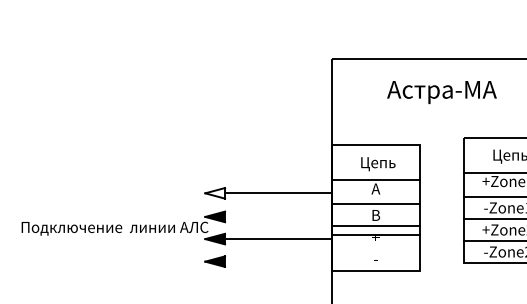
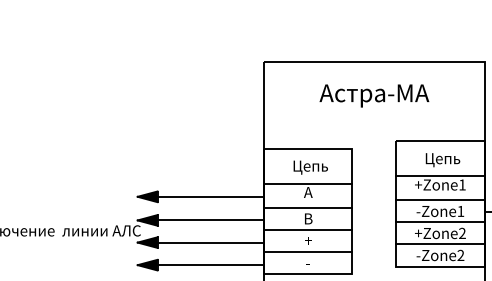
fill: (215, 193) -> (147, 196), added
line: (278, 216) -> (210, 219), added
line: (375, 235) -> (307, 251), moved
line: (278, 261) -> (210, 264), added

